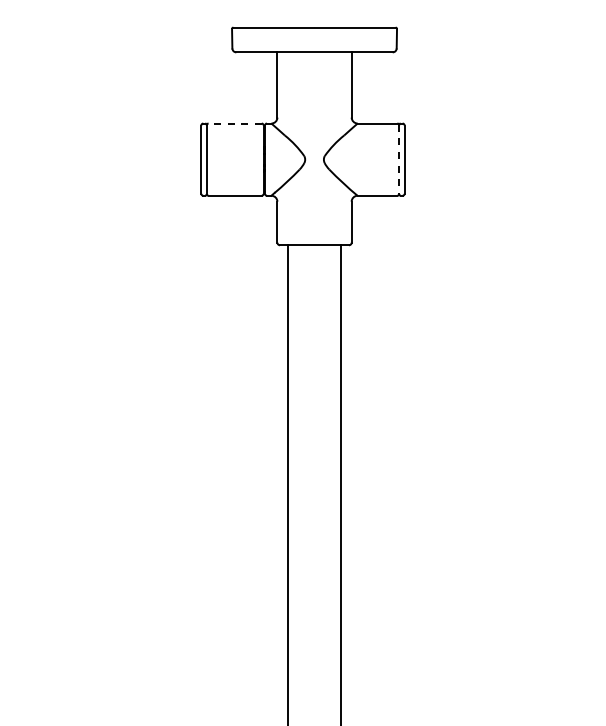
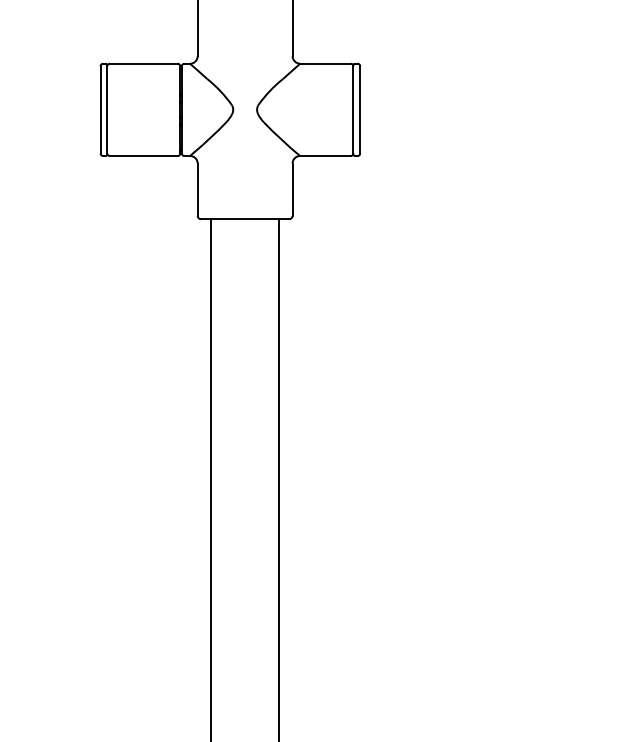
line: (235, 123) -> (144, 63), dashed -> solid
line: (399, 159) -> (353, 109), dashed -> solid

